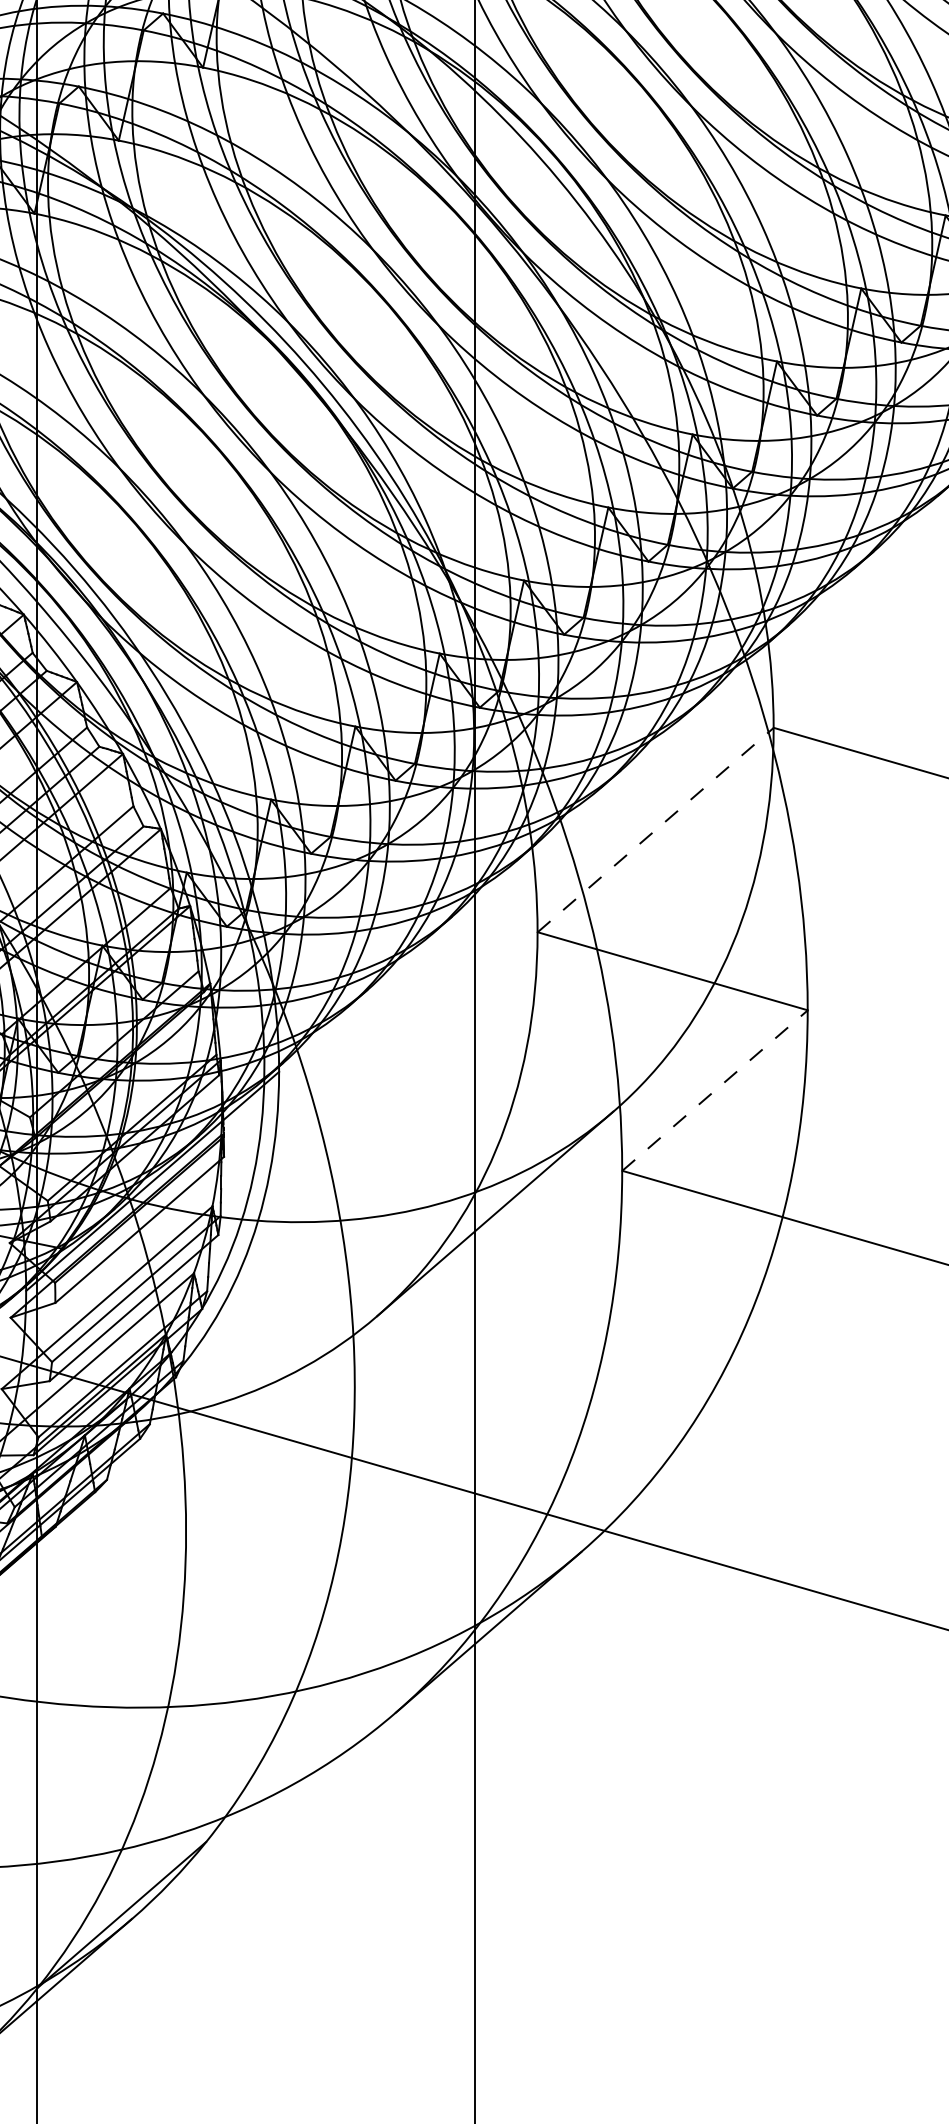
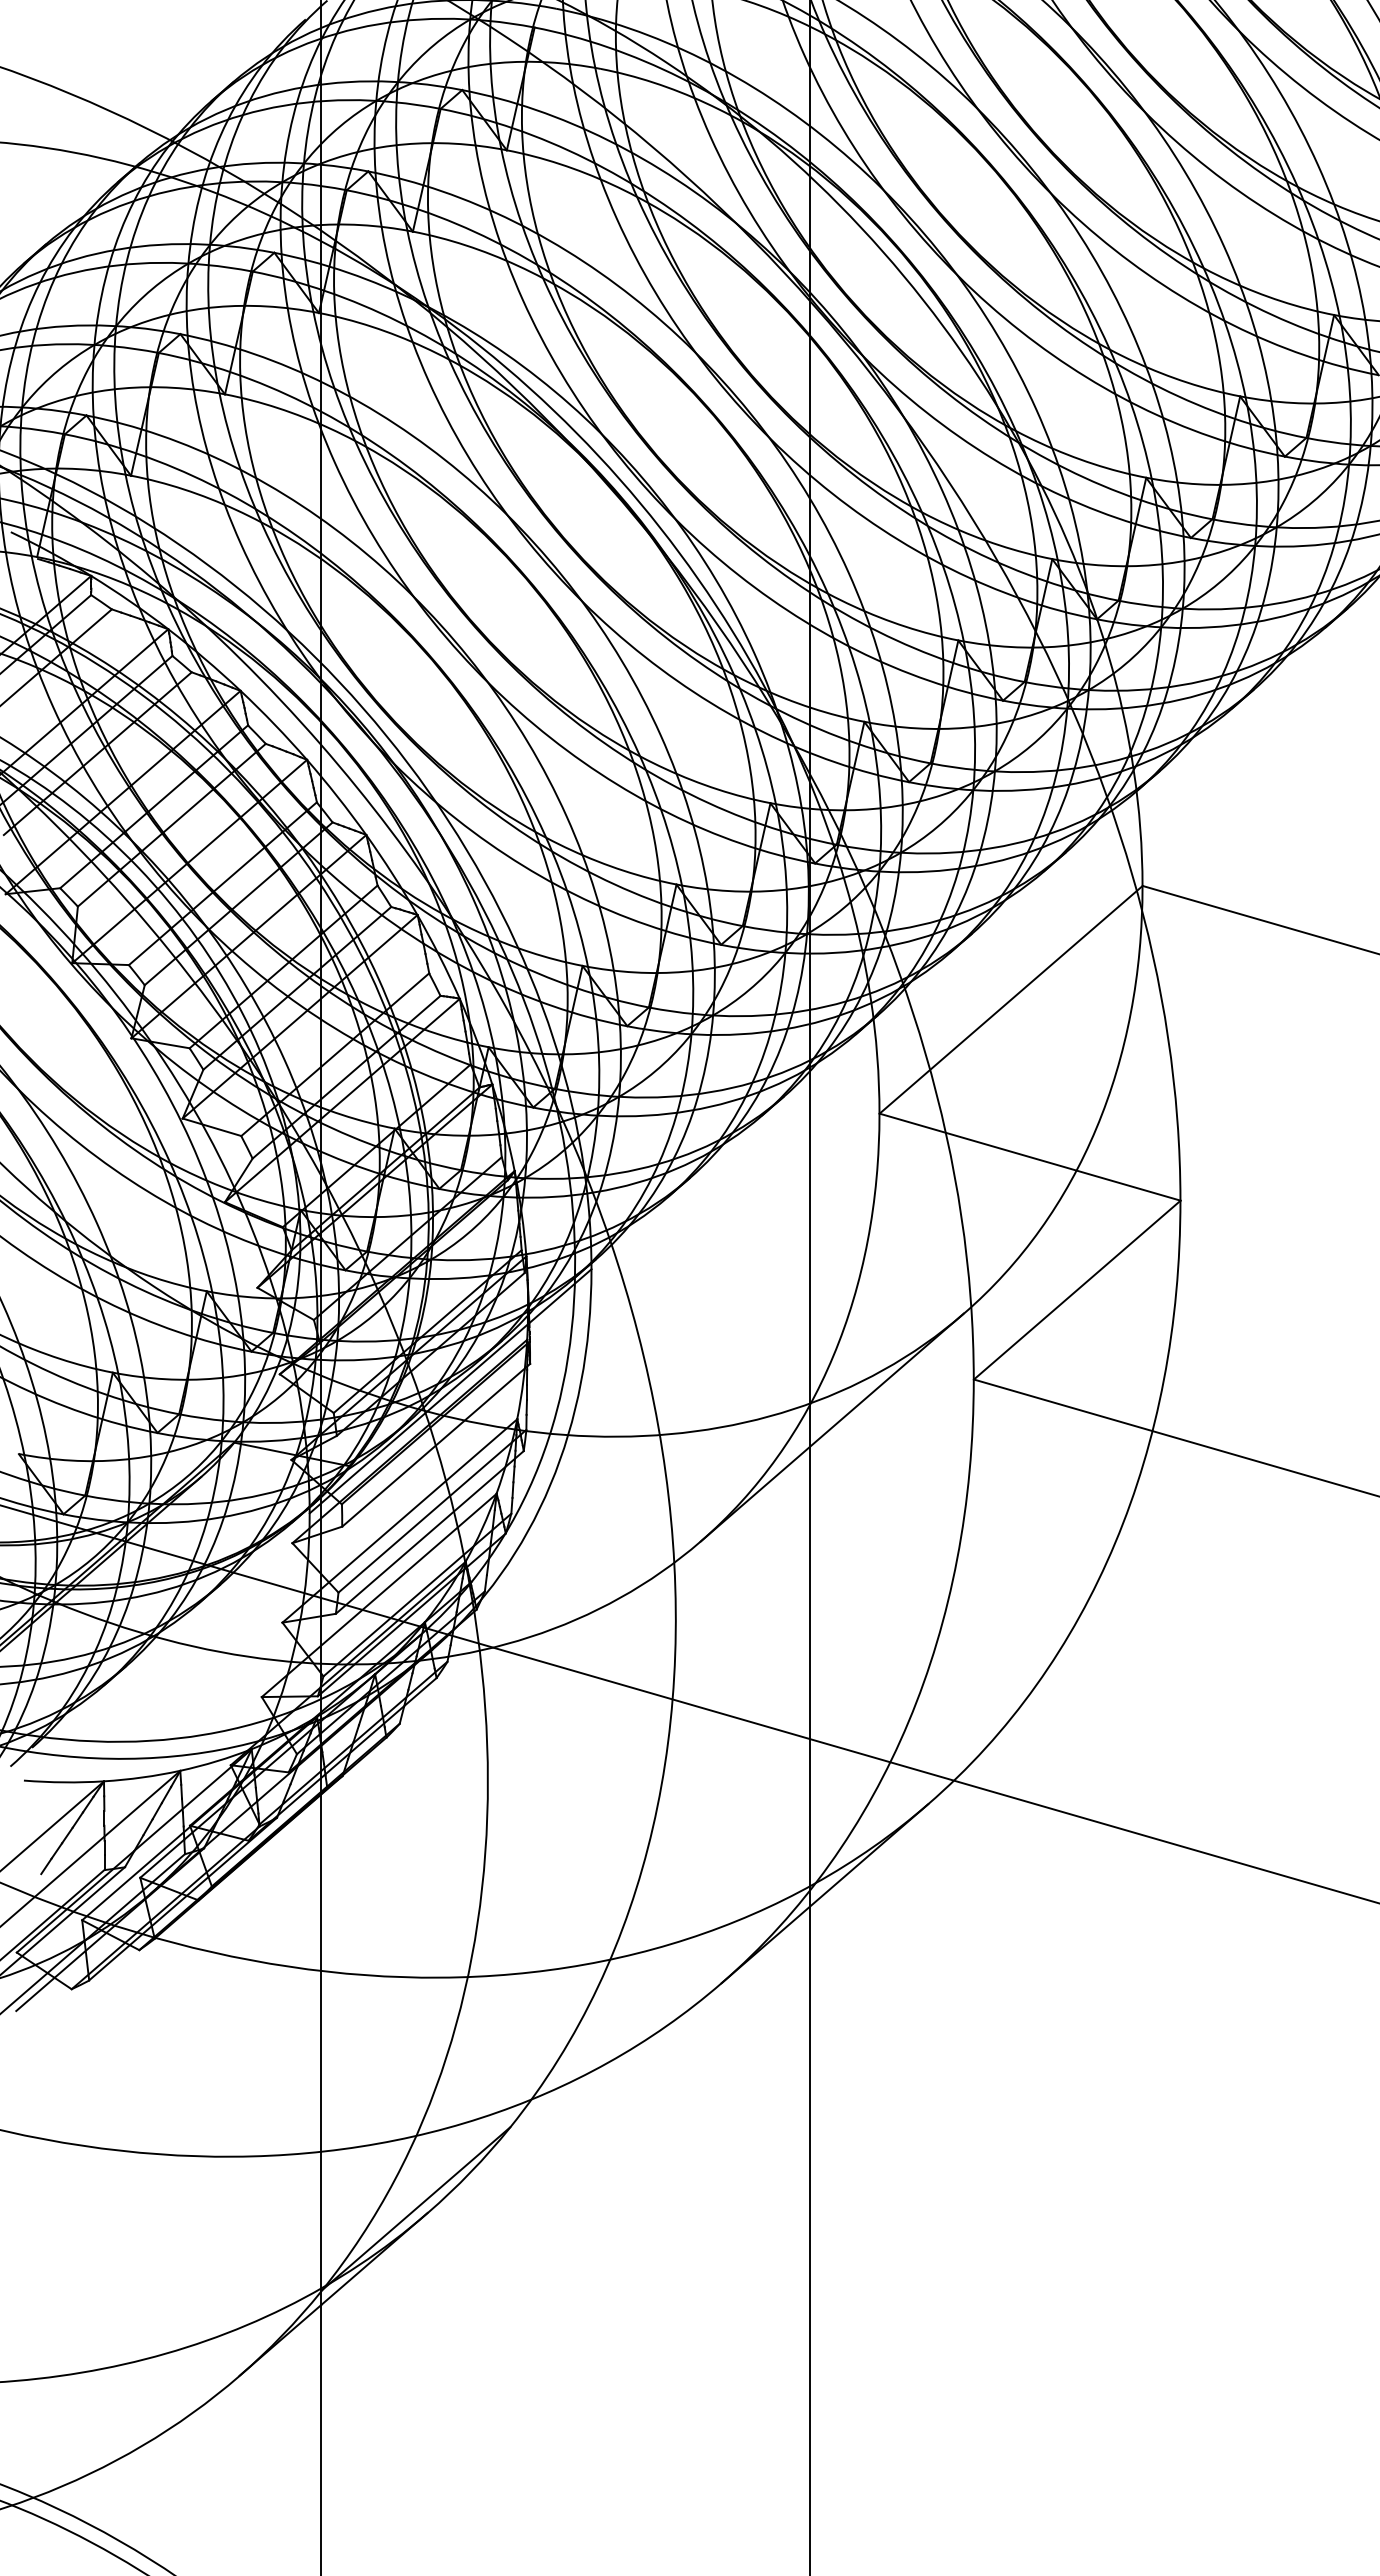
line: (656, 829) -> (1011, 999), dashed -> solid
line: (715, 1090) -> (1077, 1290), dashed -> solid

